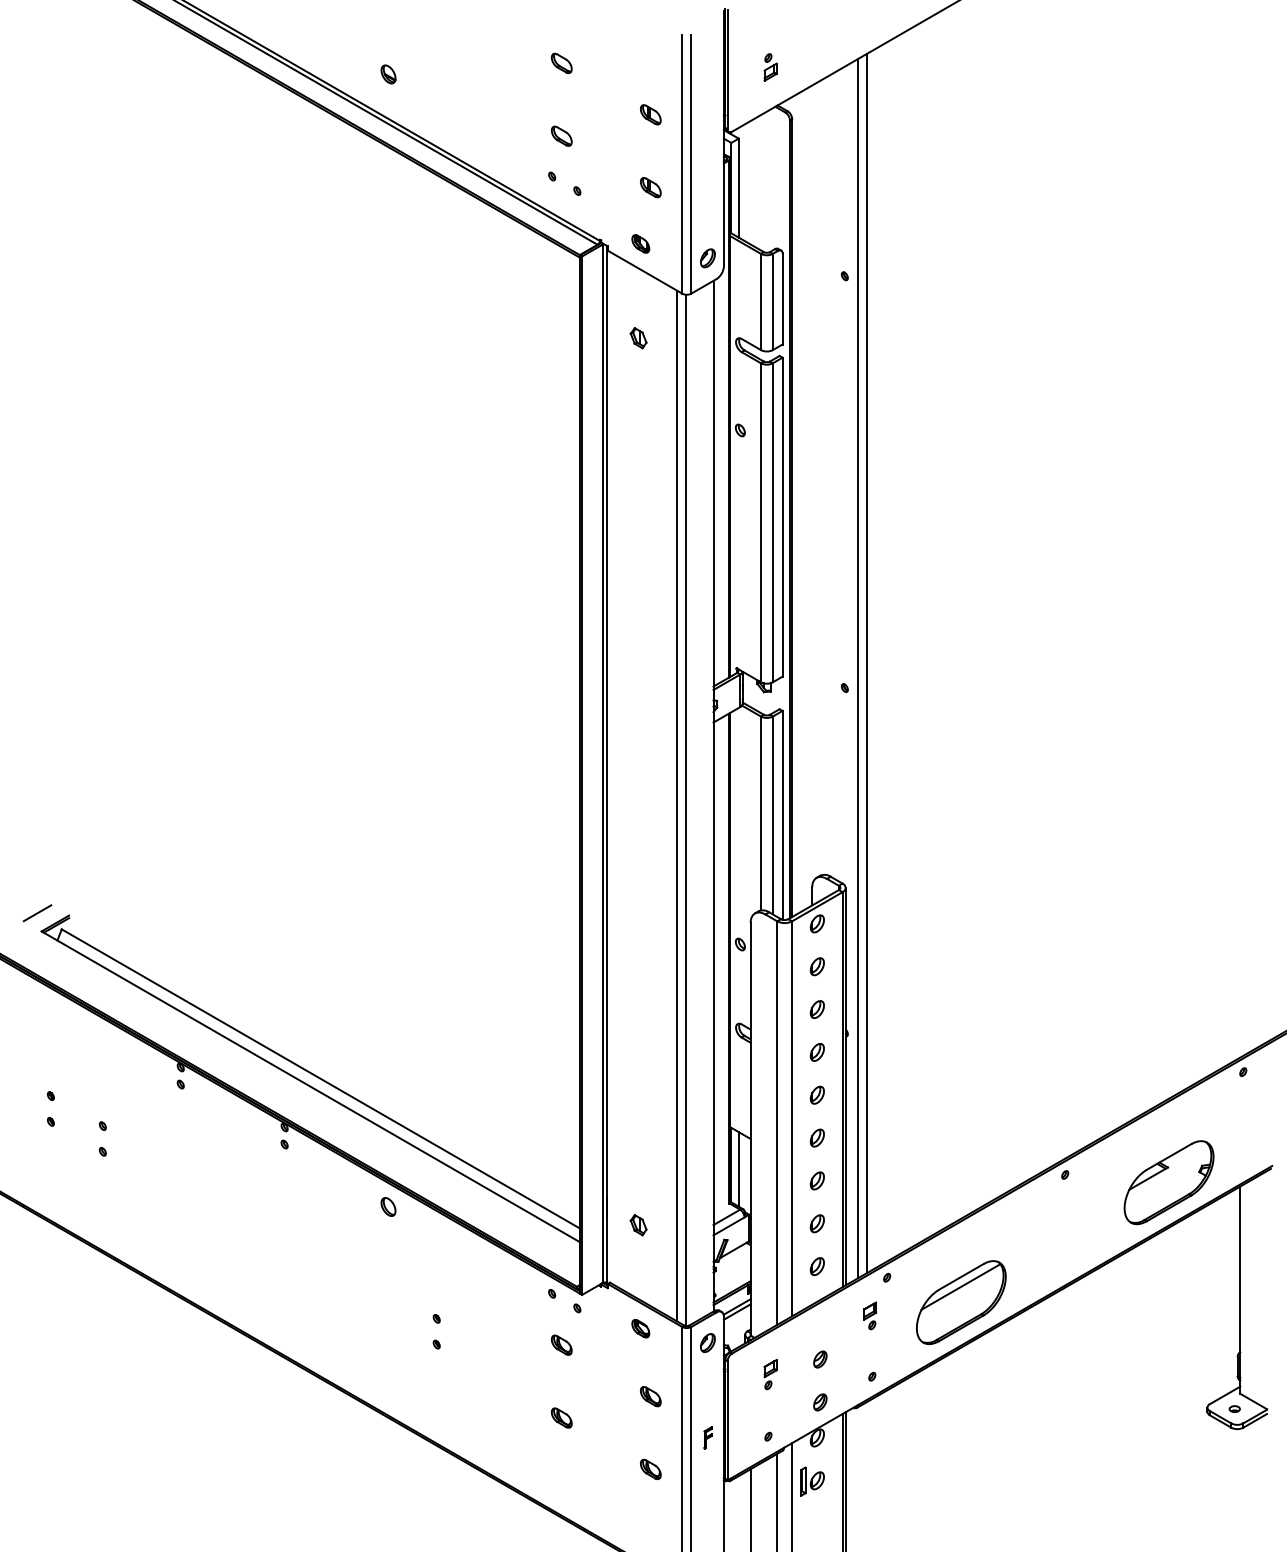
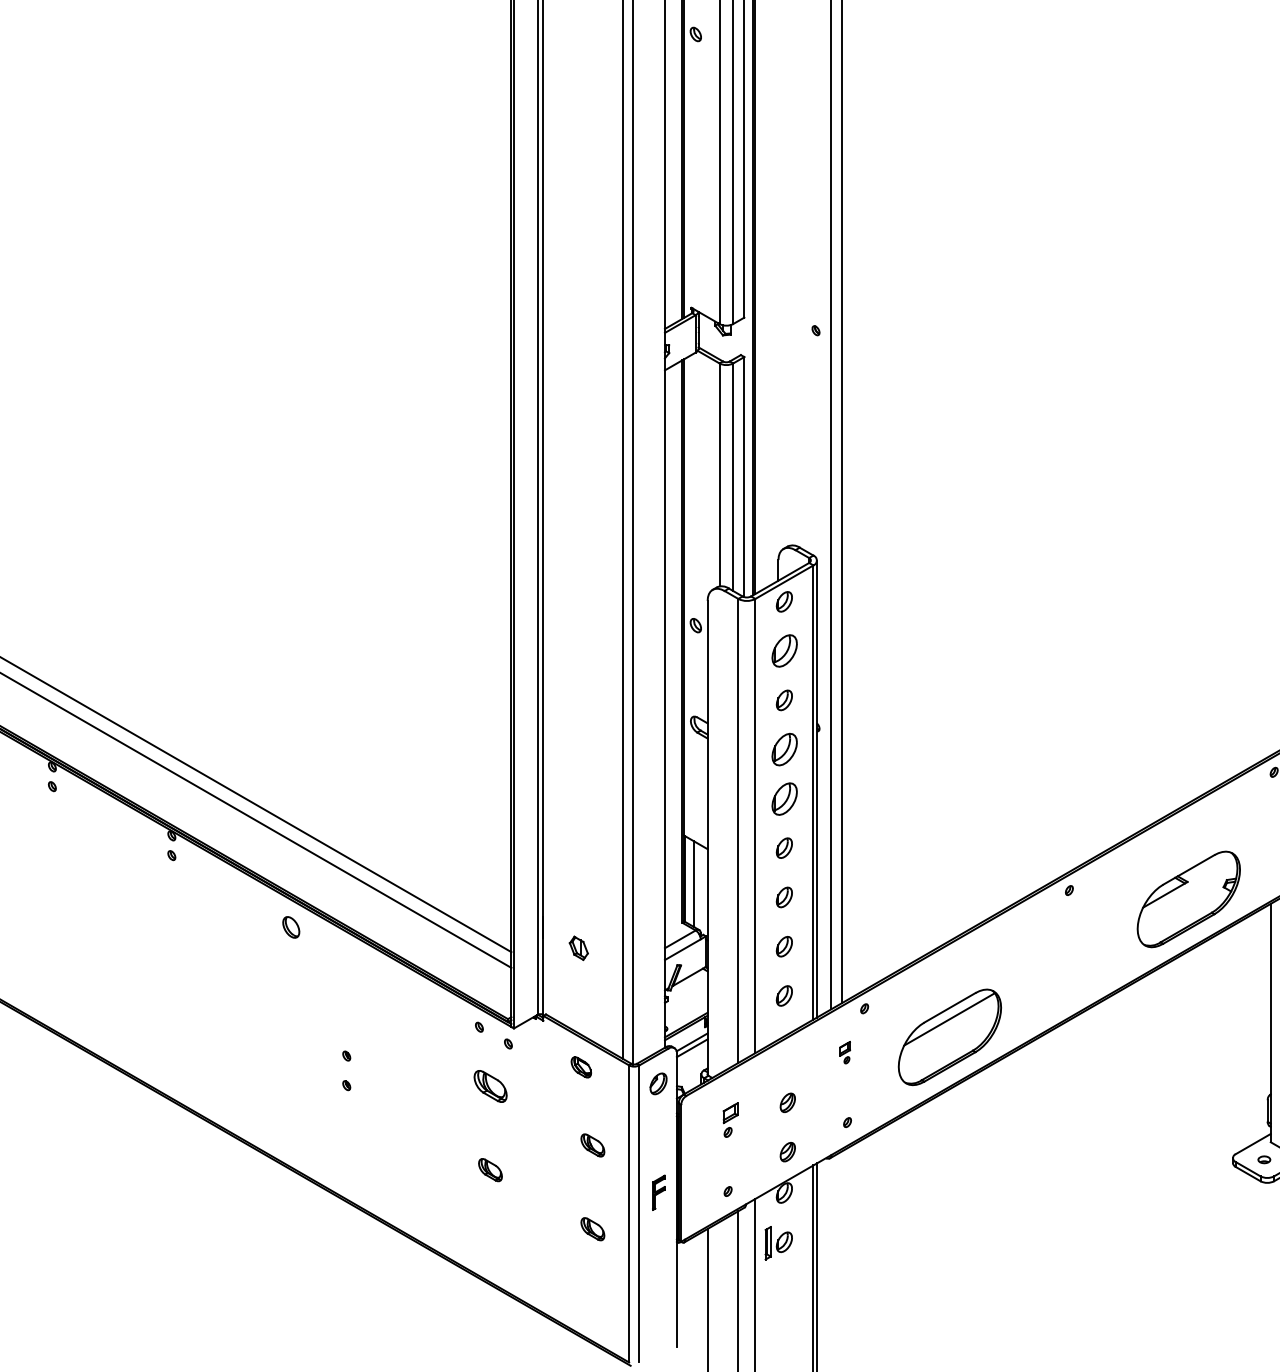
part: (816, 966) -> (783, 650), size x1.6
part: (816, 1052) -> (783, 749), size x1.6
part: (816, 1094) -> (783, 798), size x1.6
part: (870, 1315) -> (845, 1052), size x0.7
part: (561, 1344) -> (490, 1085), size x1.4
part: (707, 1437) -> (658, 1192), size x1.4

